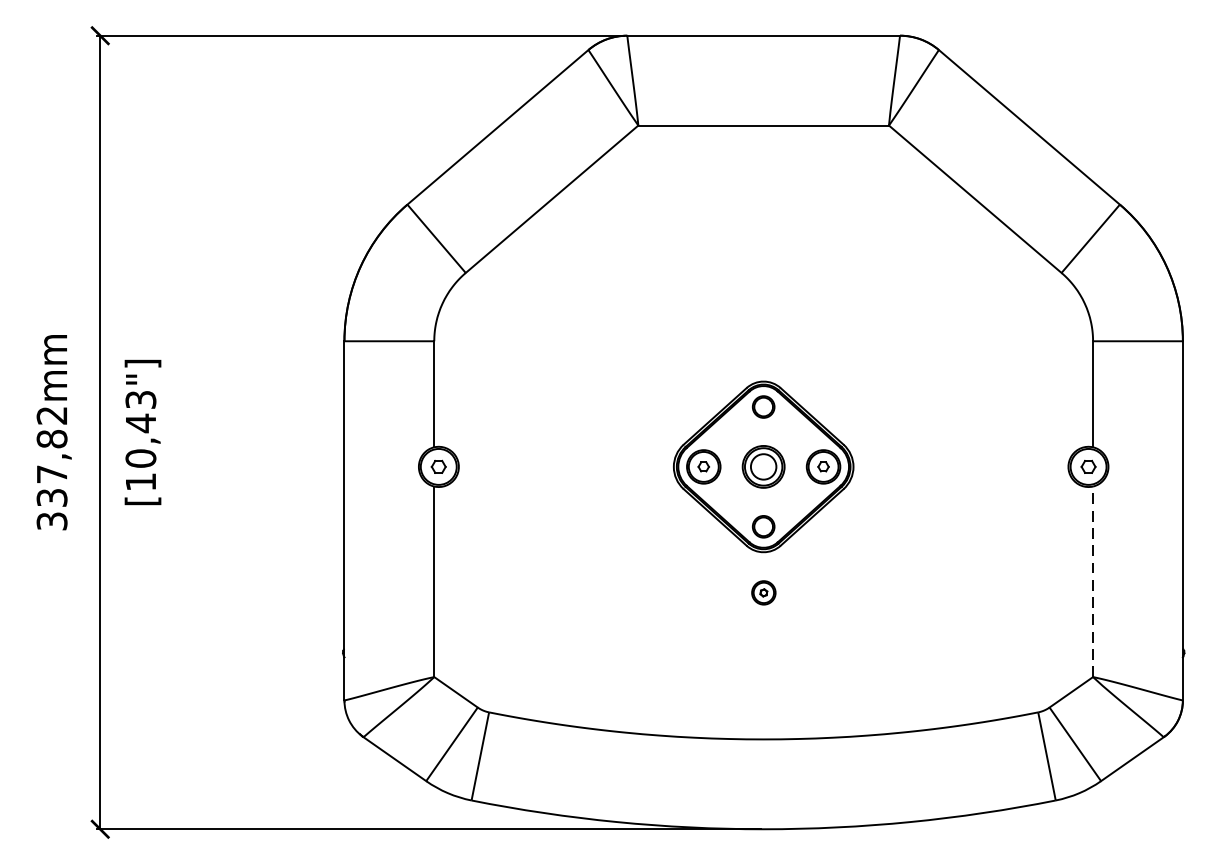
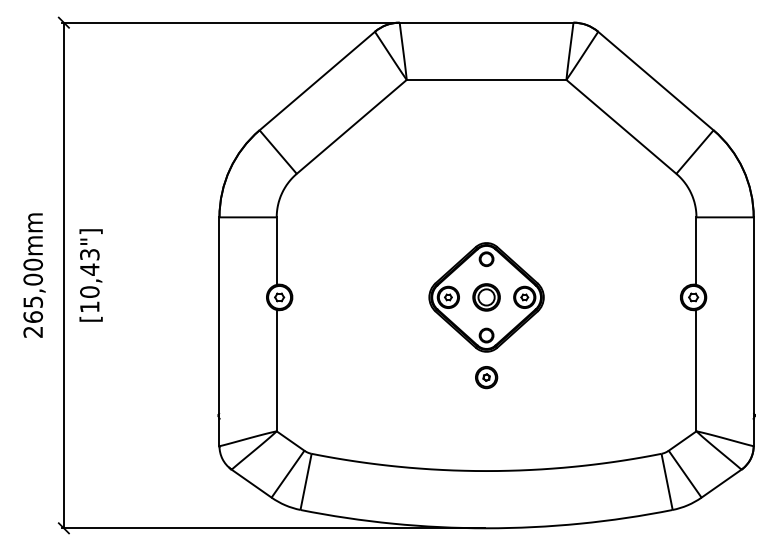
text: (52, 467) -> (33, 297), 337,82mm -> 265,00mm
line: (1093, 581) -> (696, 370), dashed -> solid
part: (763, 592) -> (486, 377), size x1.43

